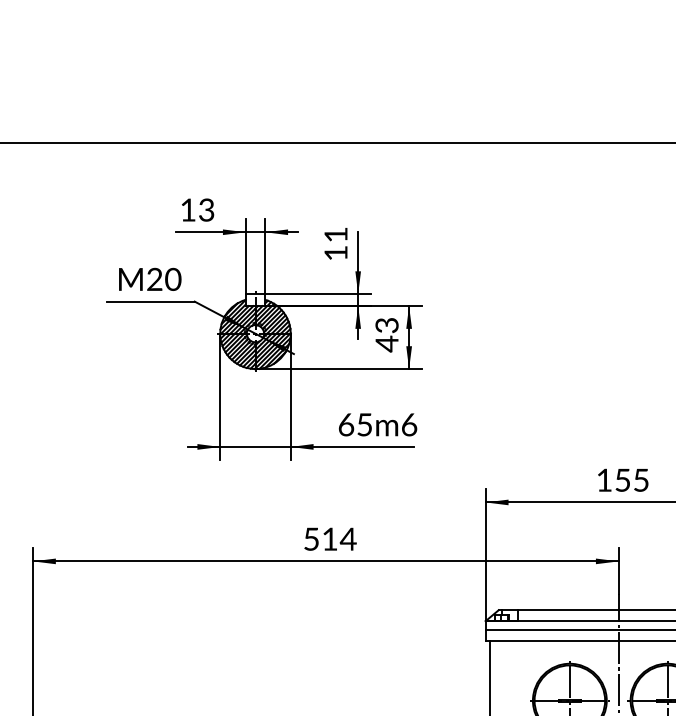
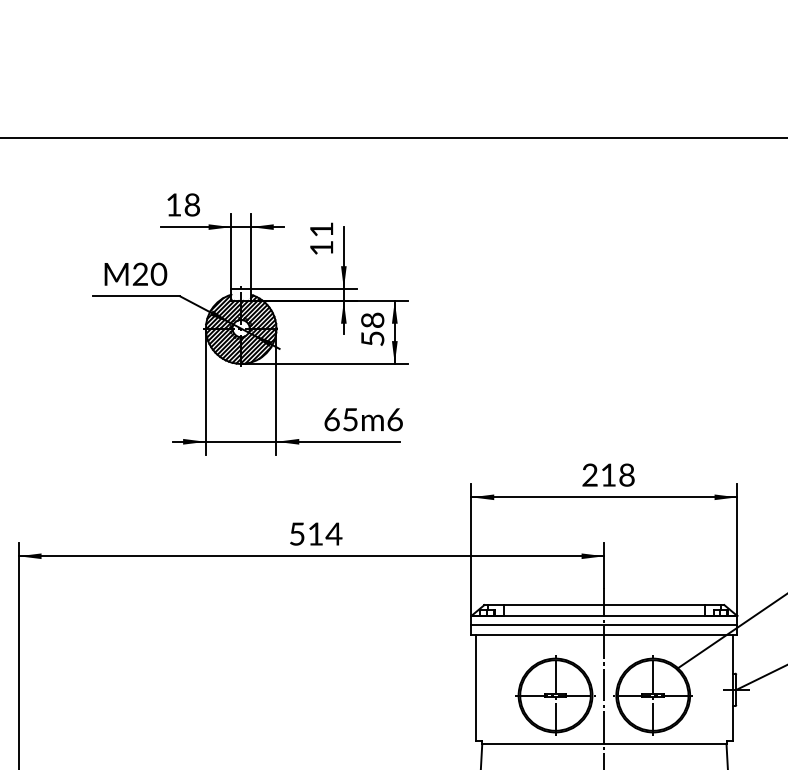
text: (205, 209) -> (191, 204), 13 -> 18
text: (386, 334) -> (372, 329), 43 -> 58
text: (622, 479) -> (608, 474), 155 -> 218

